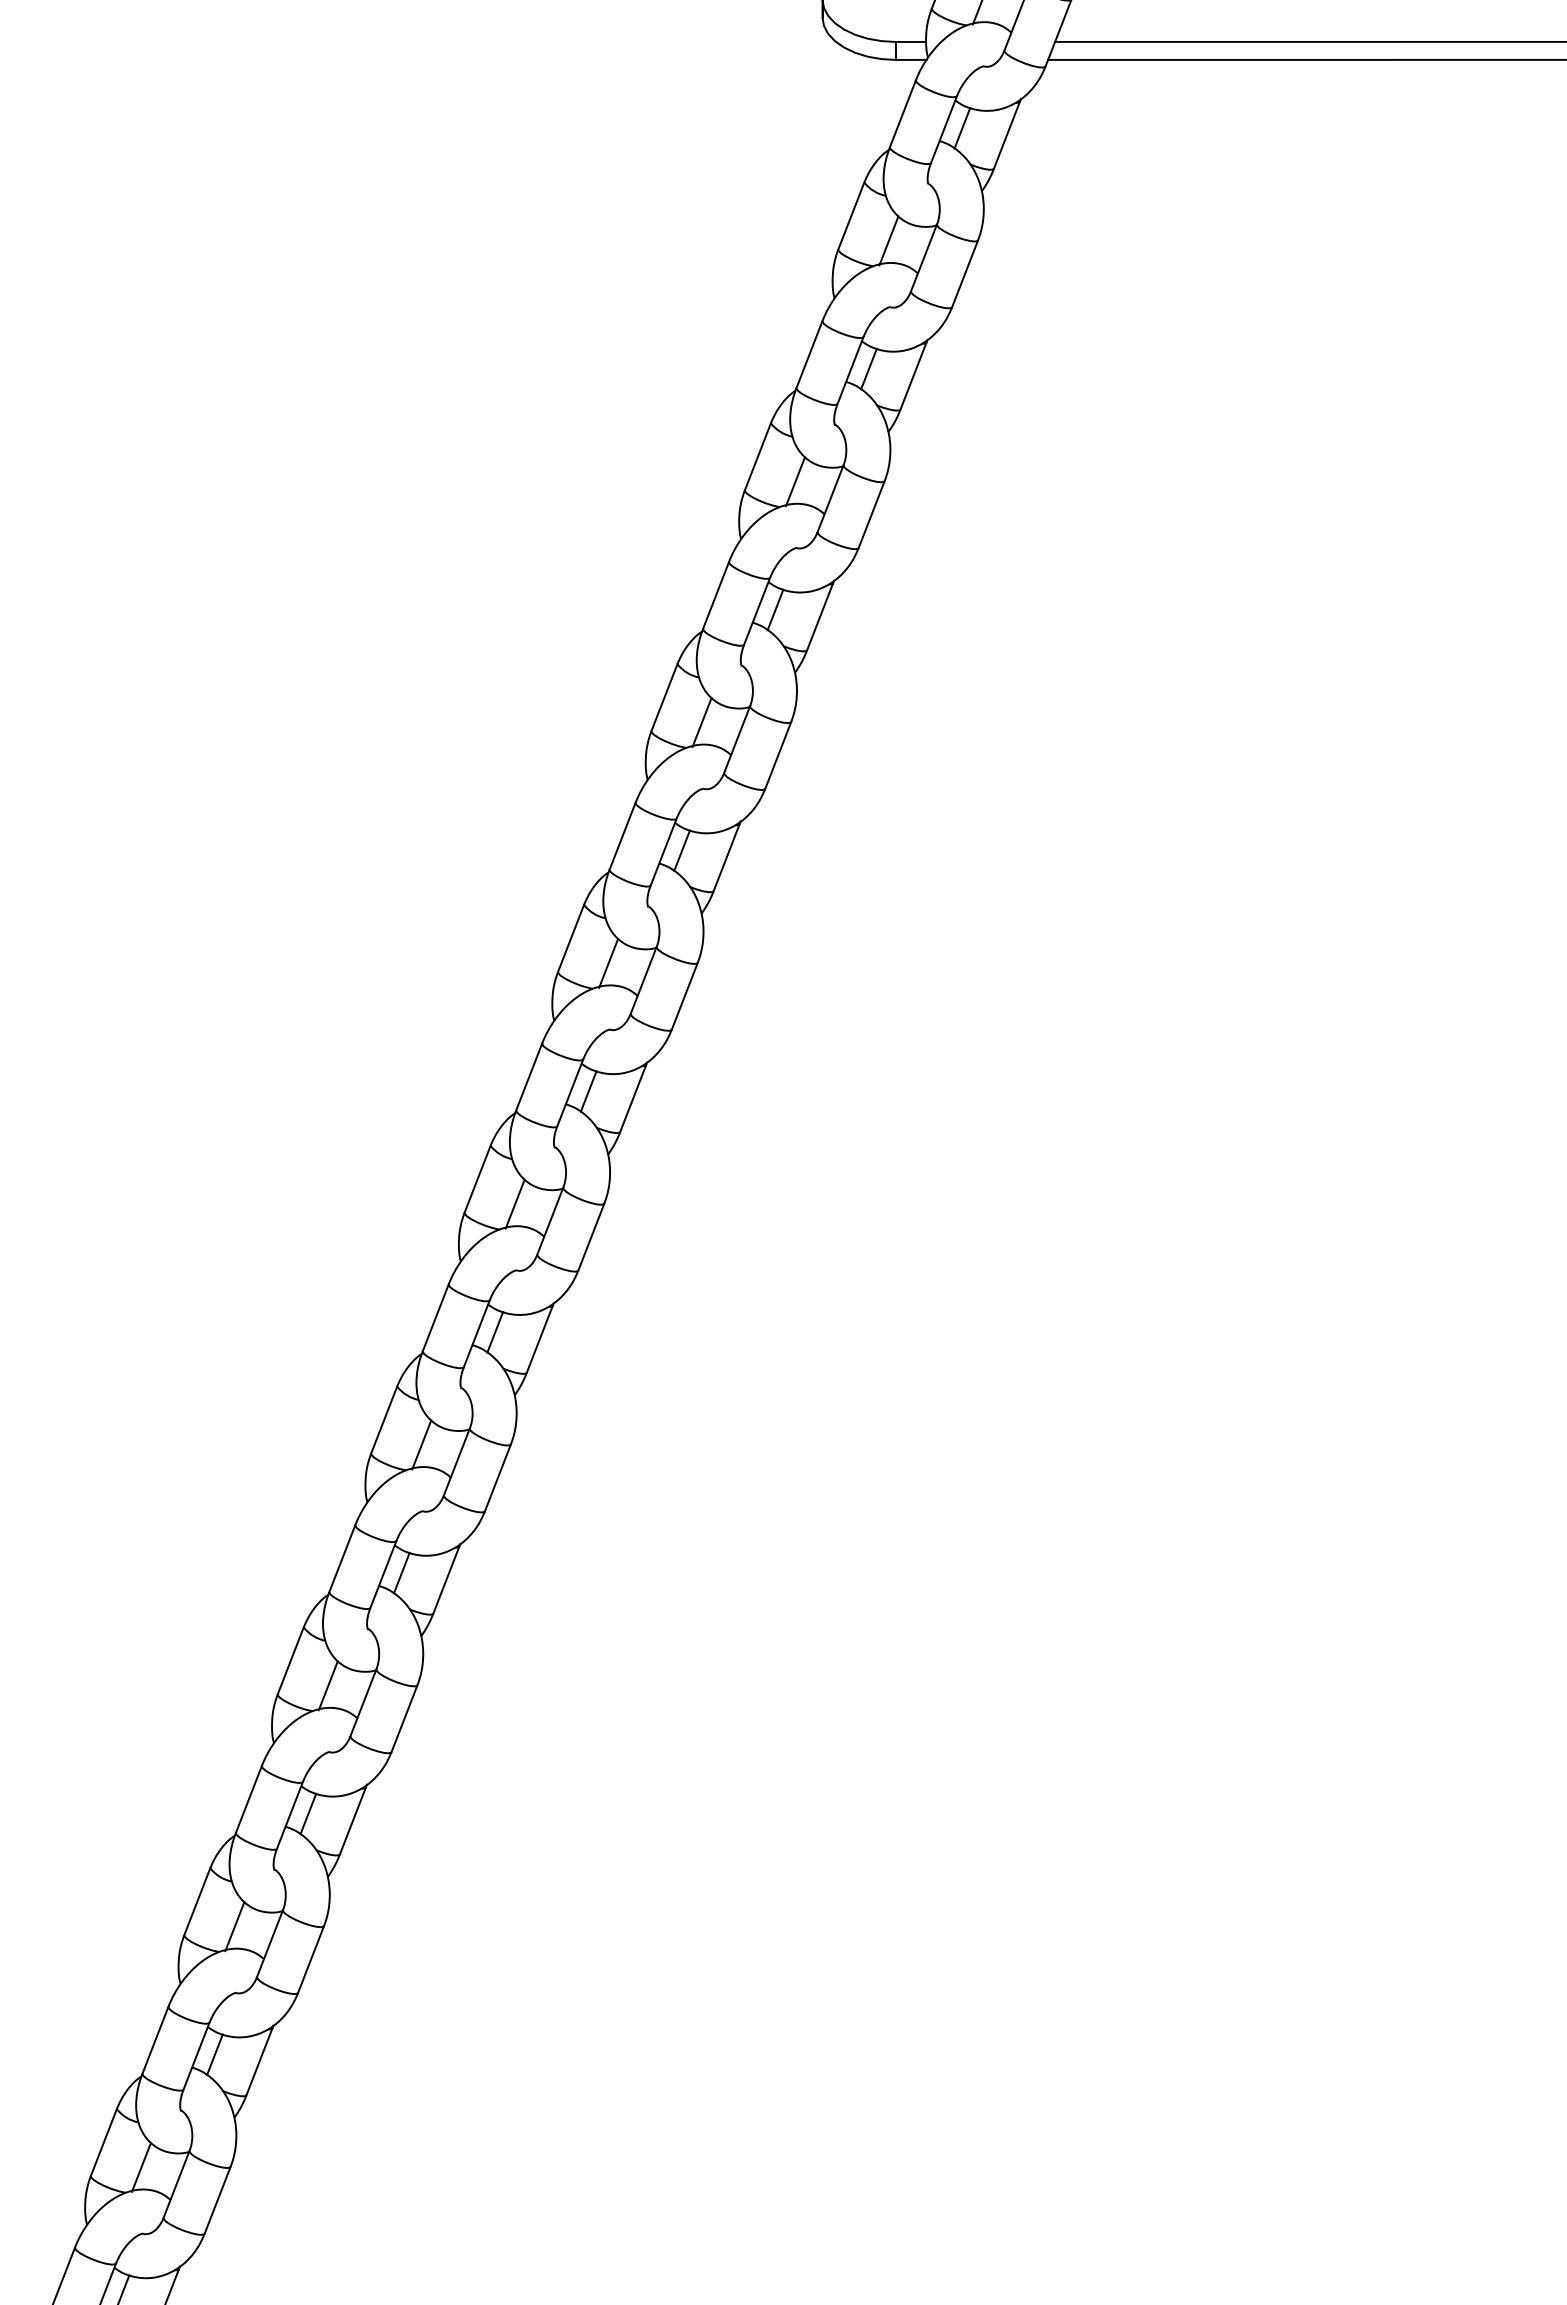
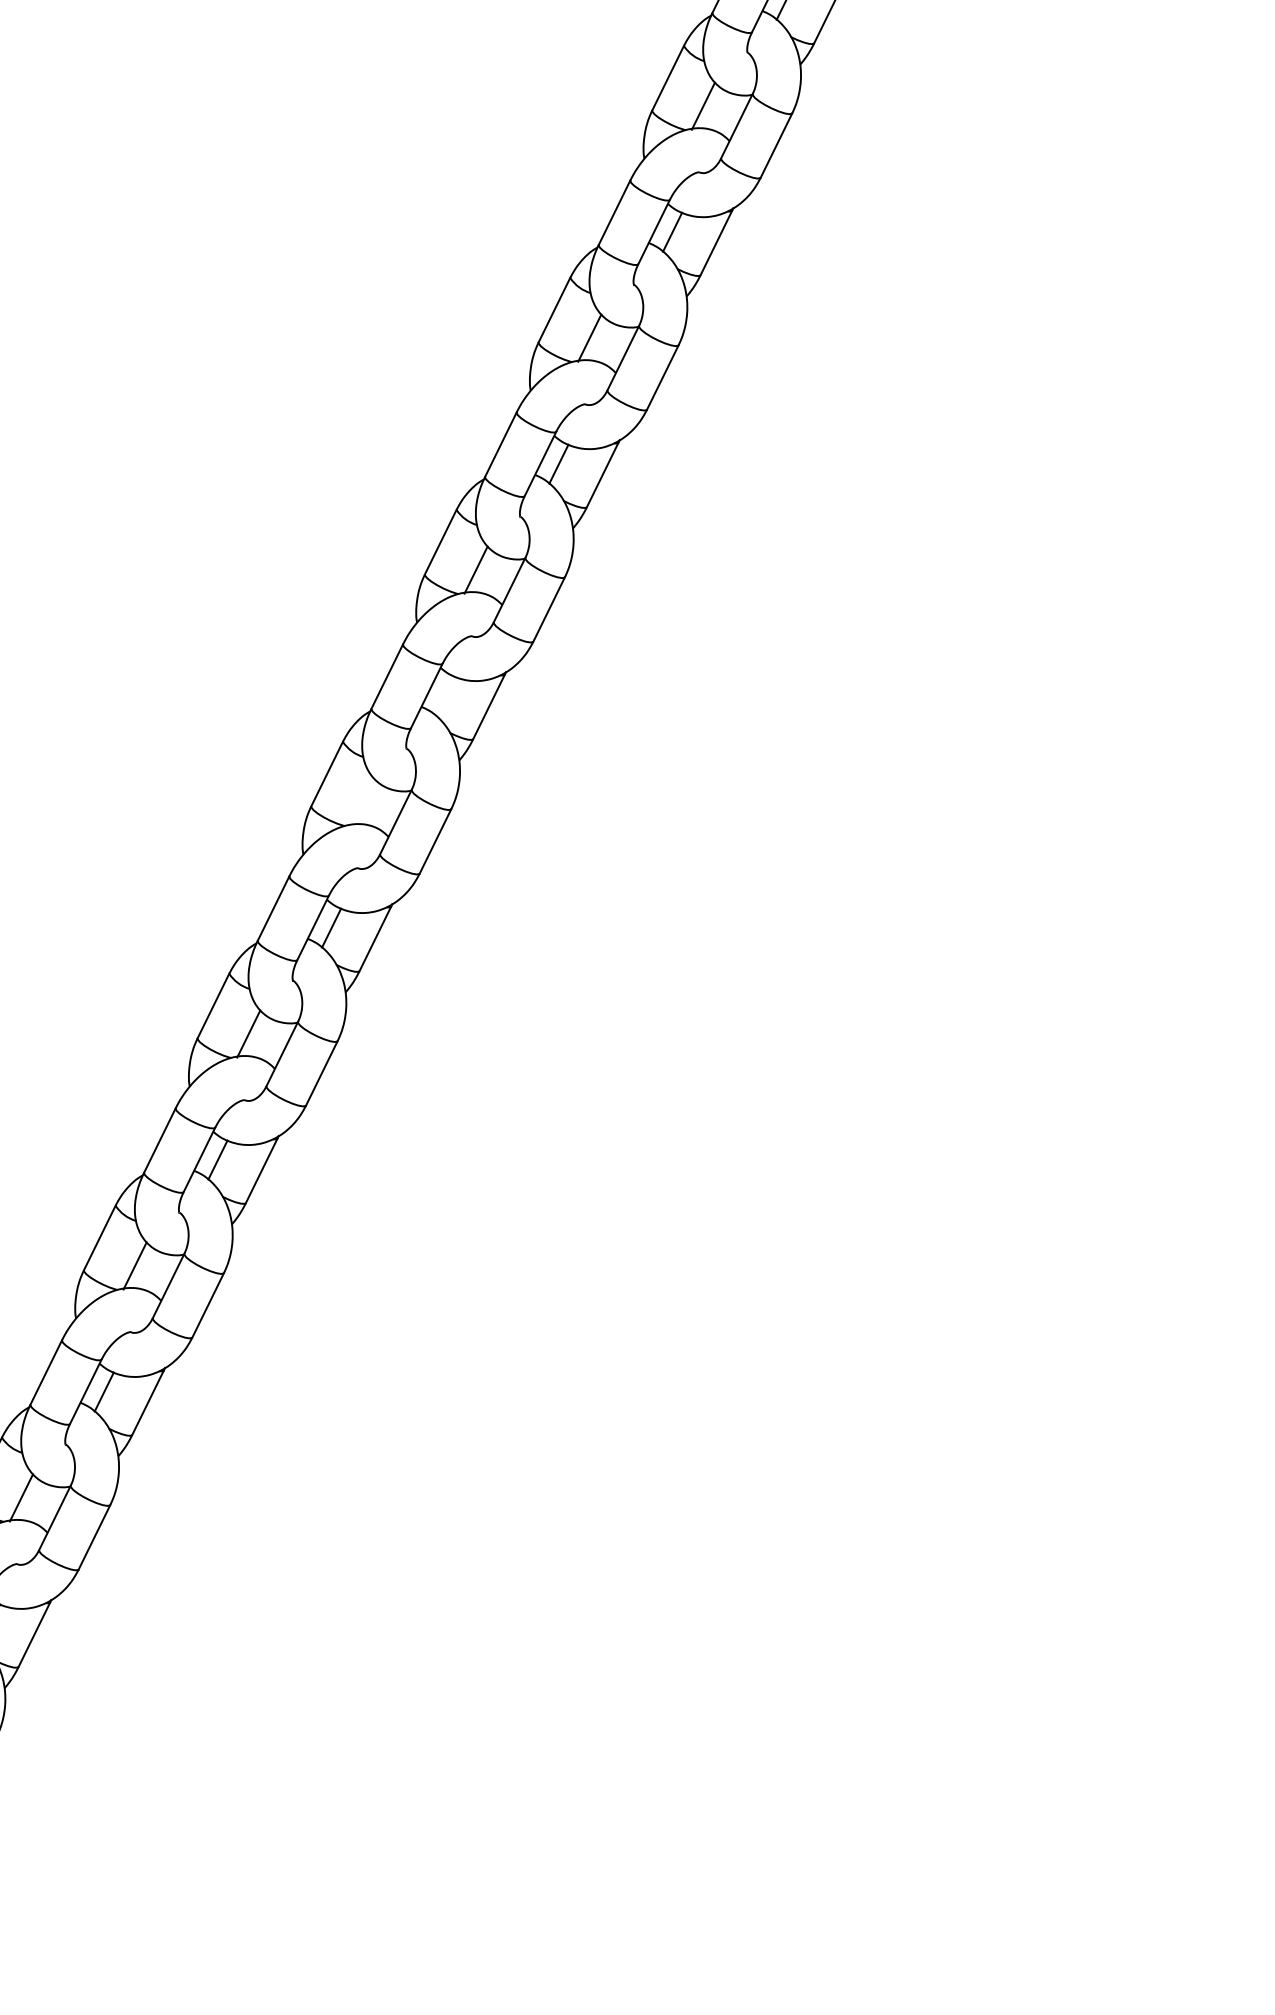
line: (681, 850) -> (444, 695), removed
line: (608, 962) -> (362, 801), removed

